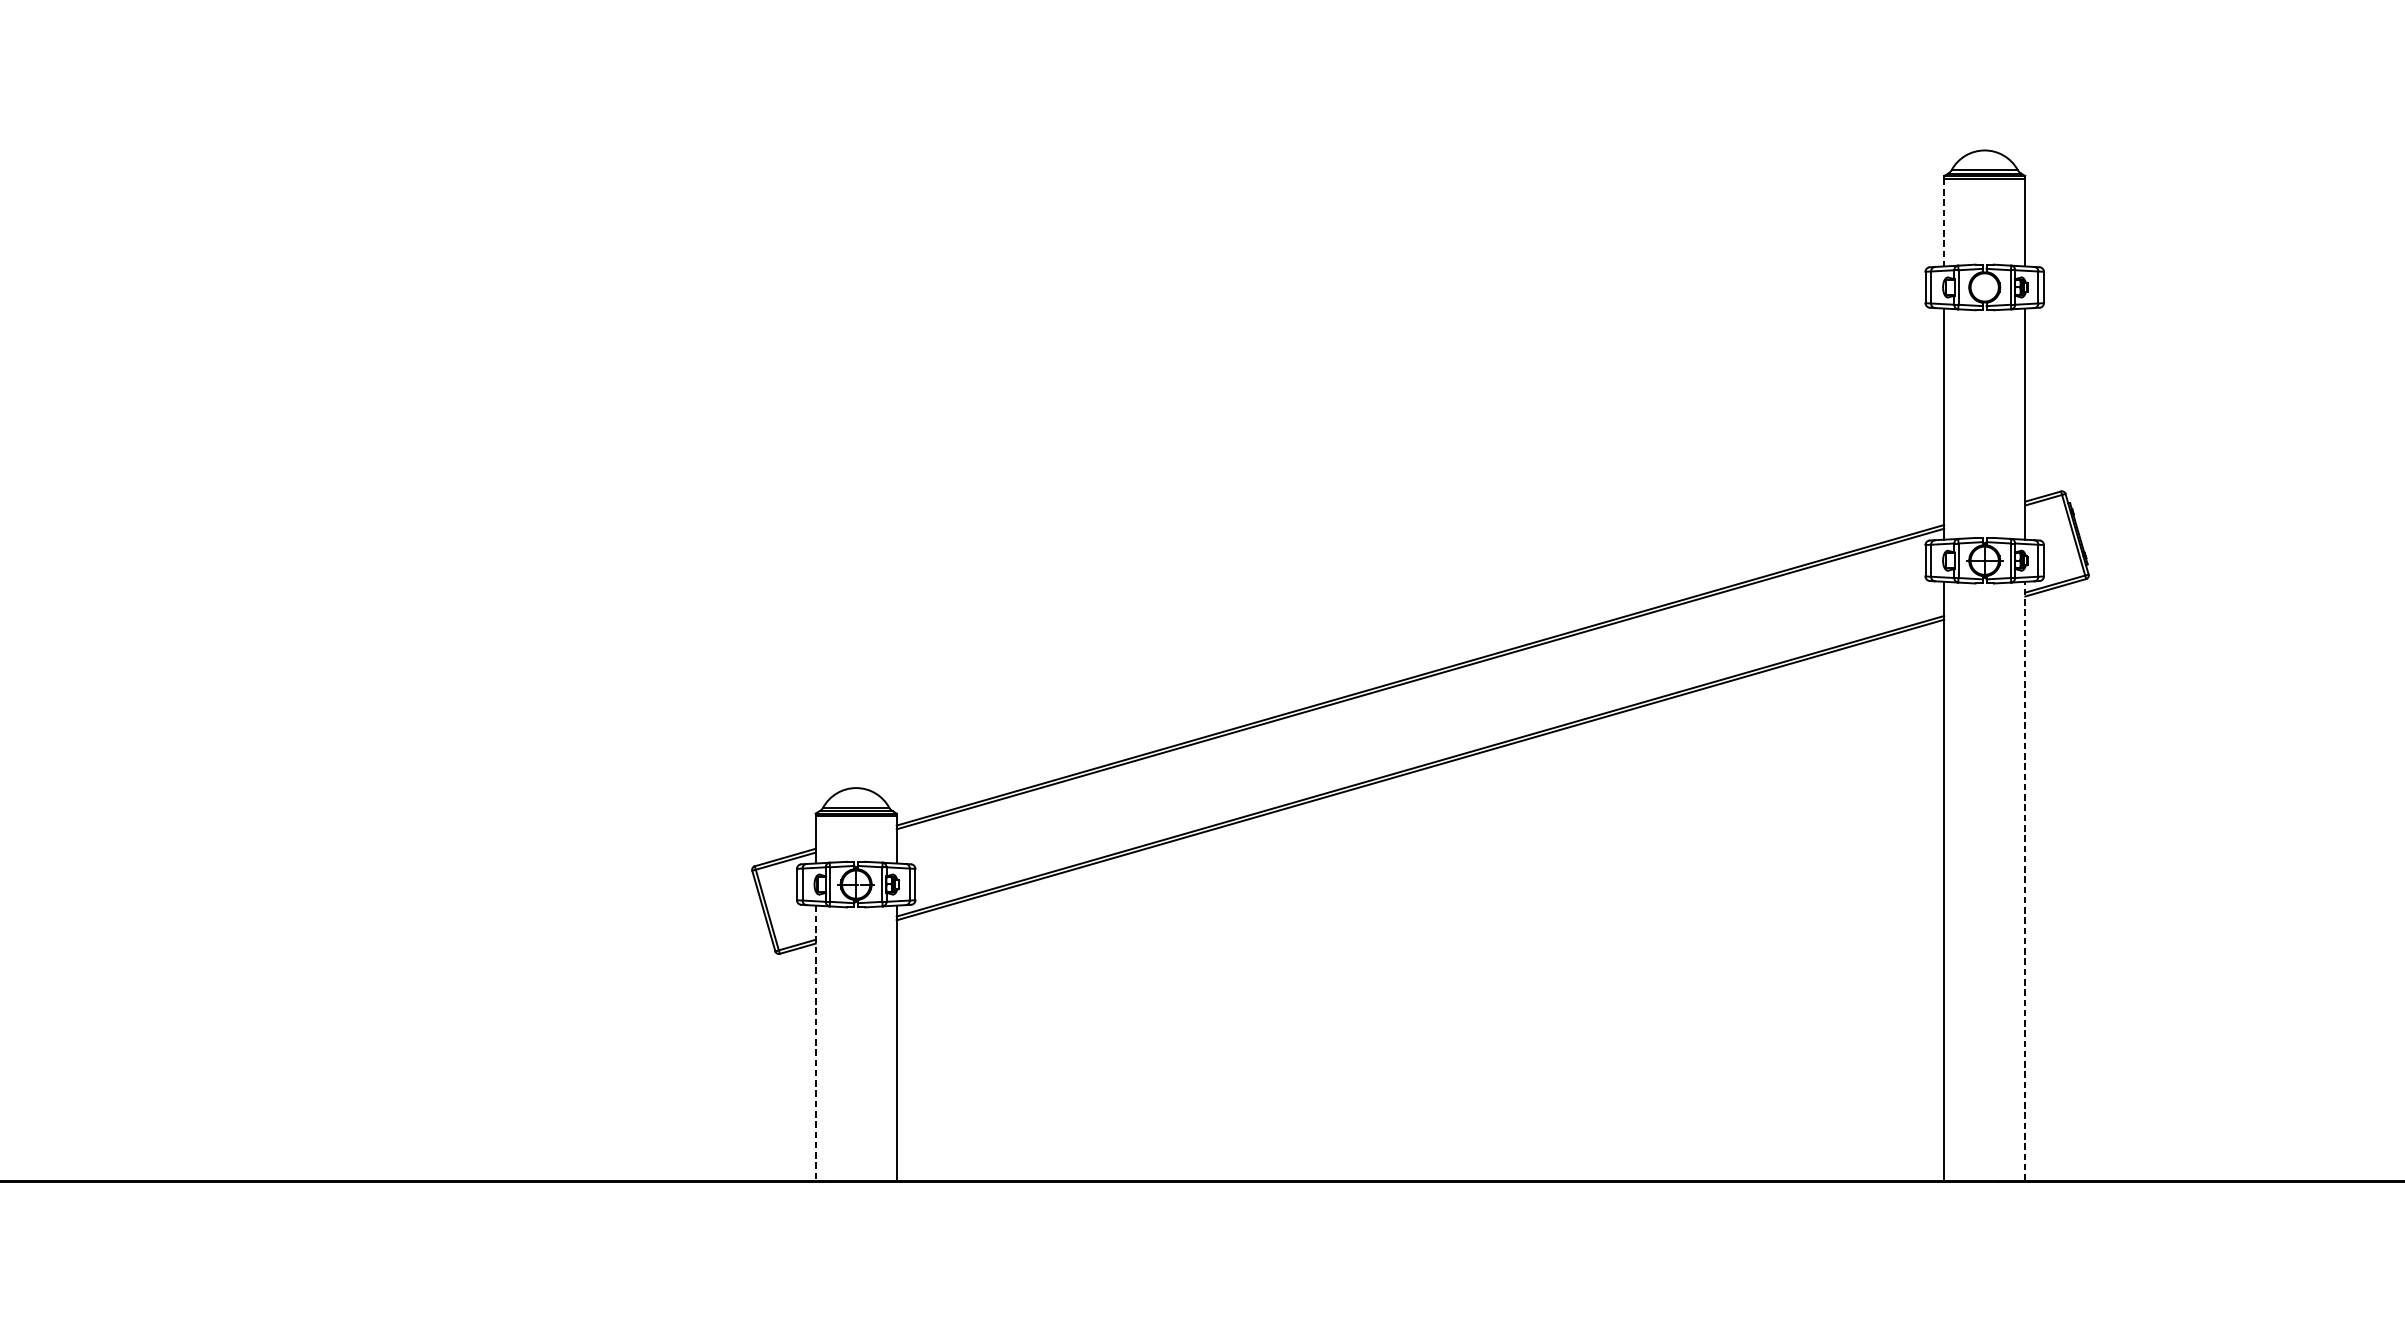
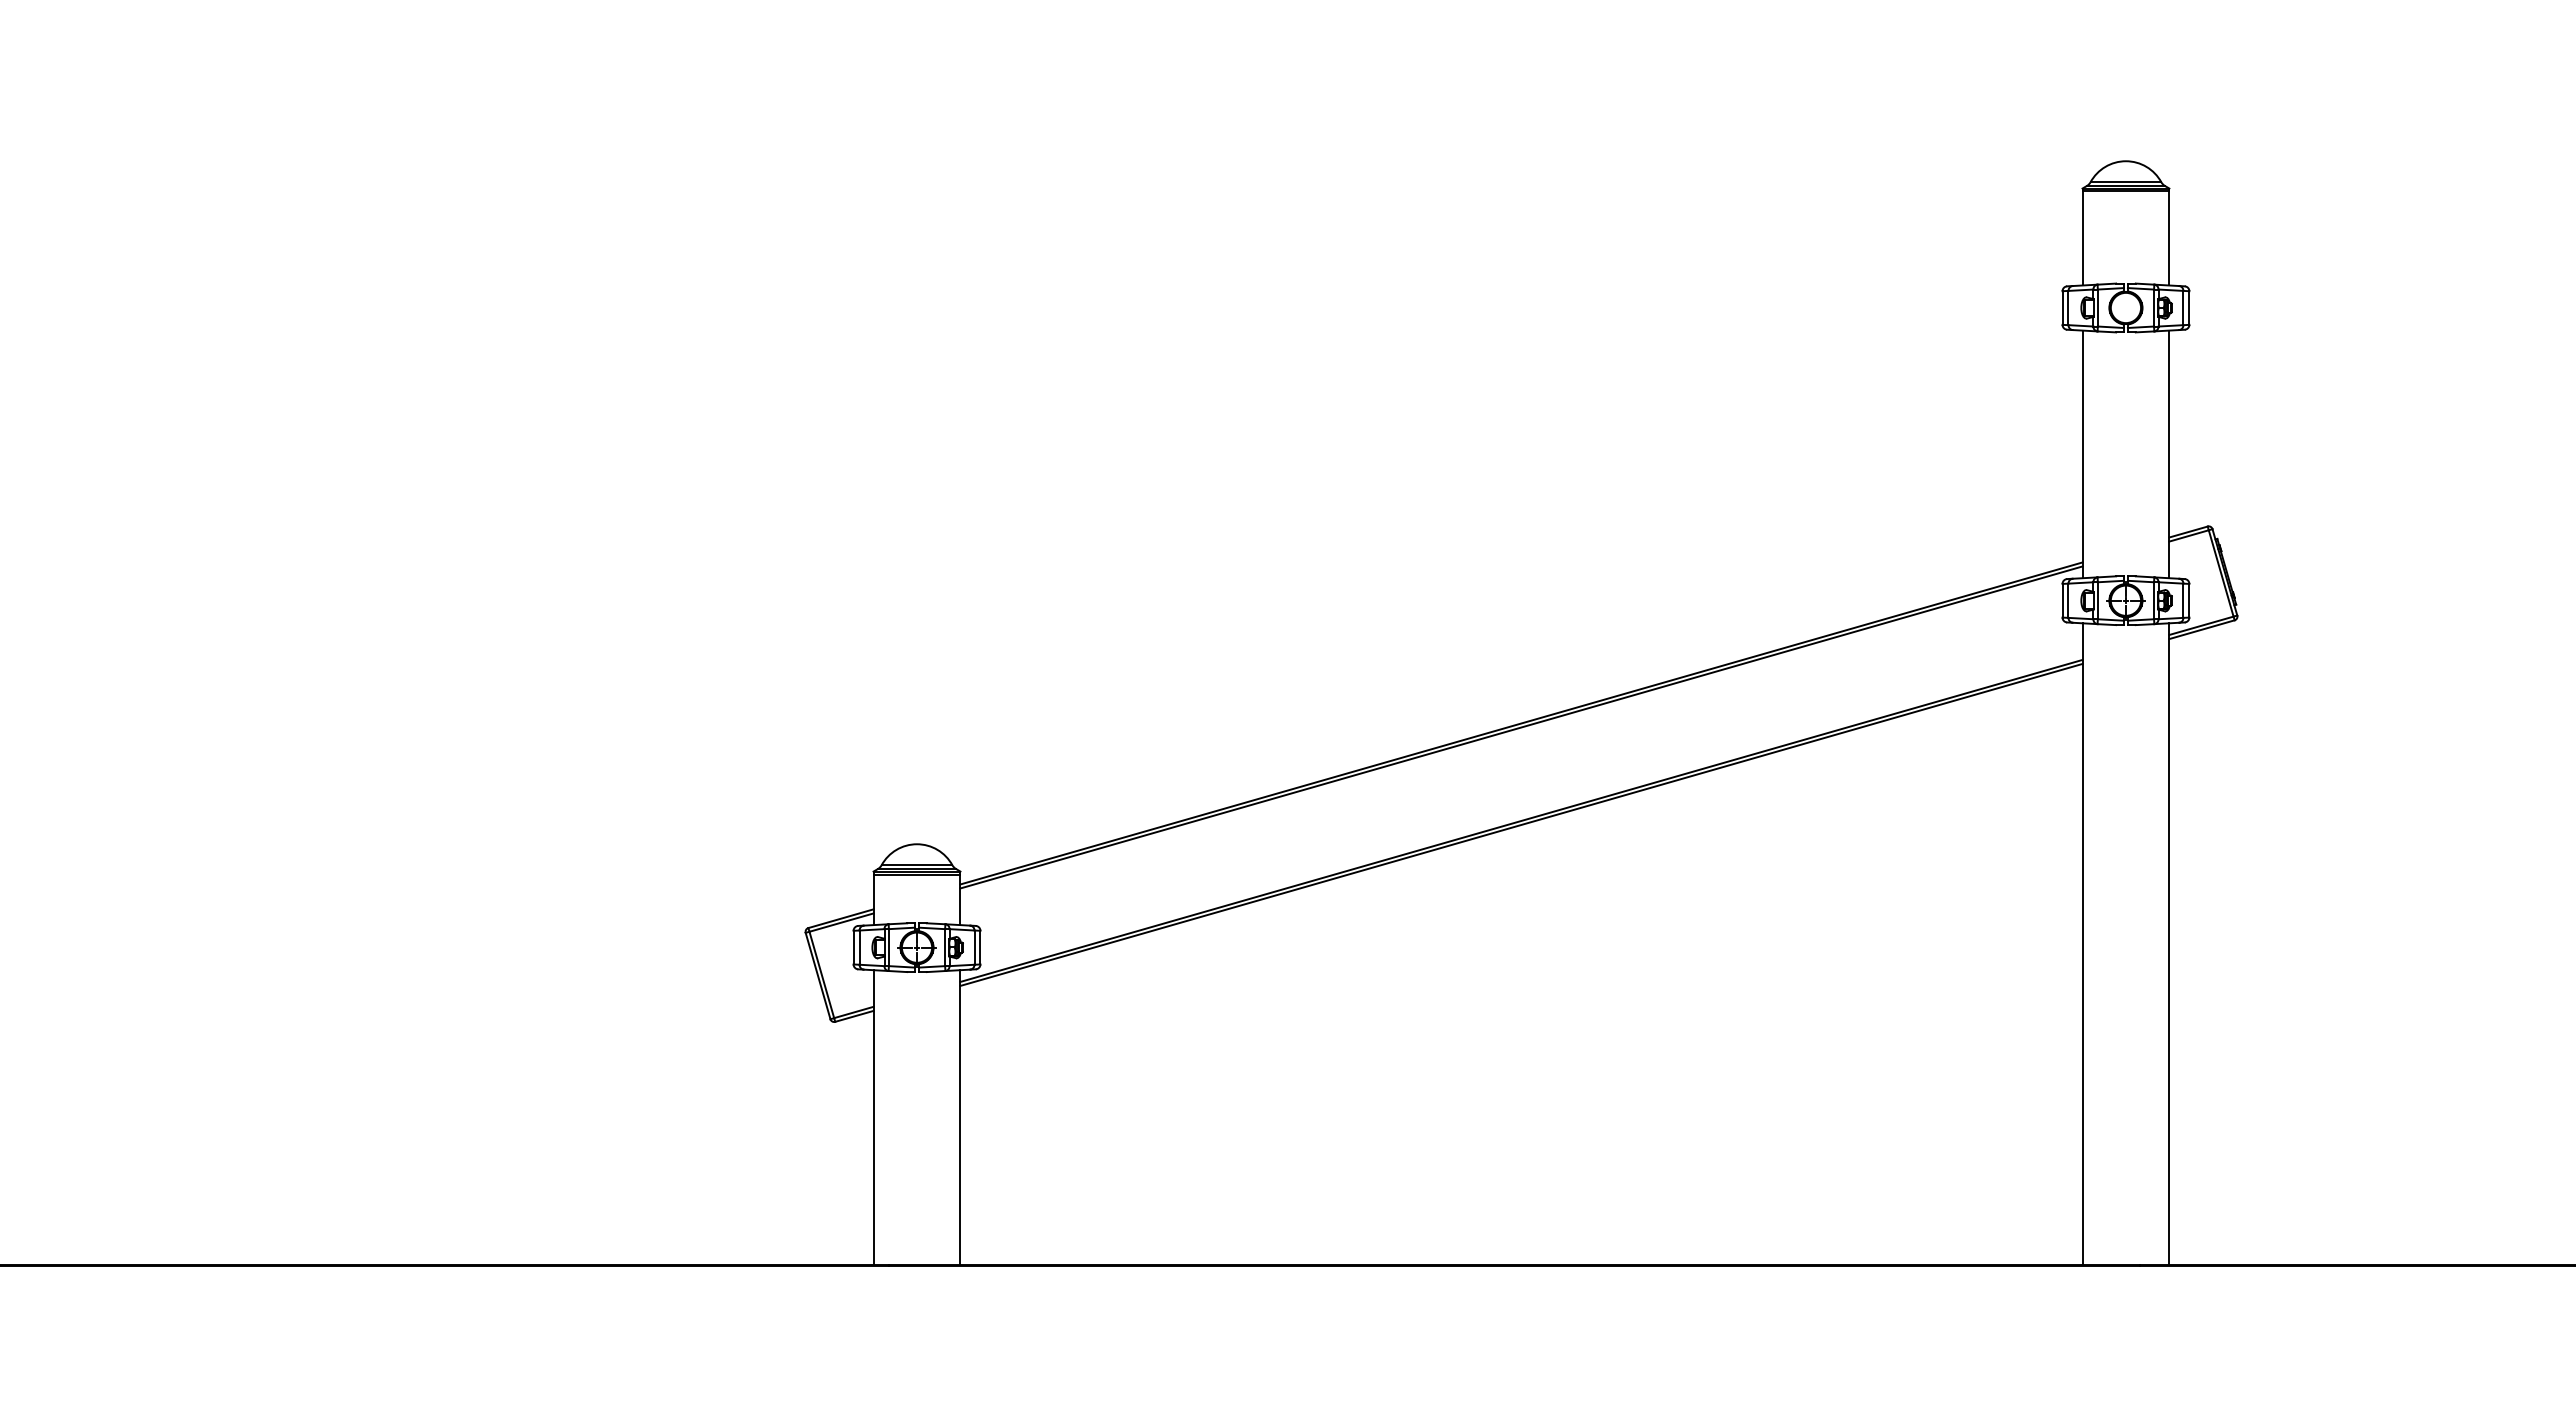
line: (1944, 222) -> (2082, 238), dashed -> solid
line: (2025, 881) -> (2169, 944), dashed -> solid
line: (815, 1044) -> (873, 1118), dashed -> solid

